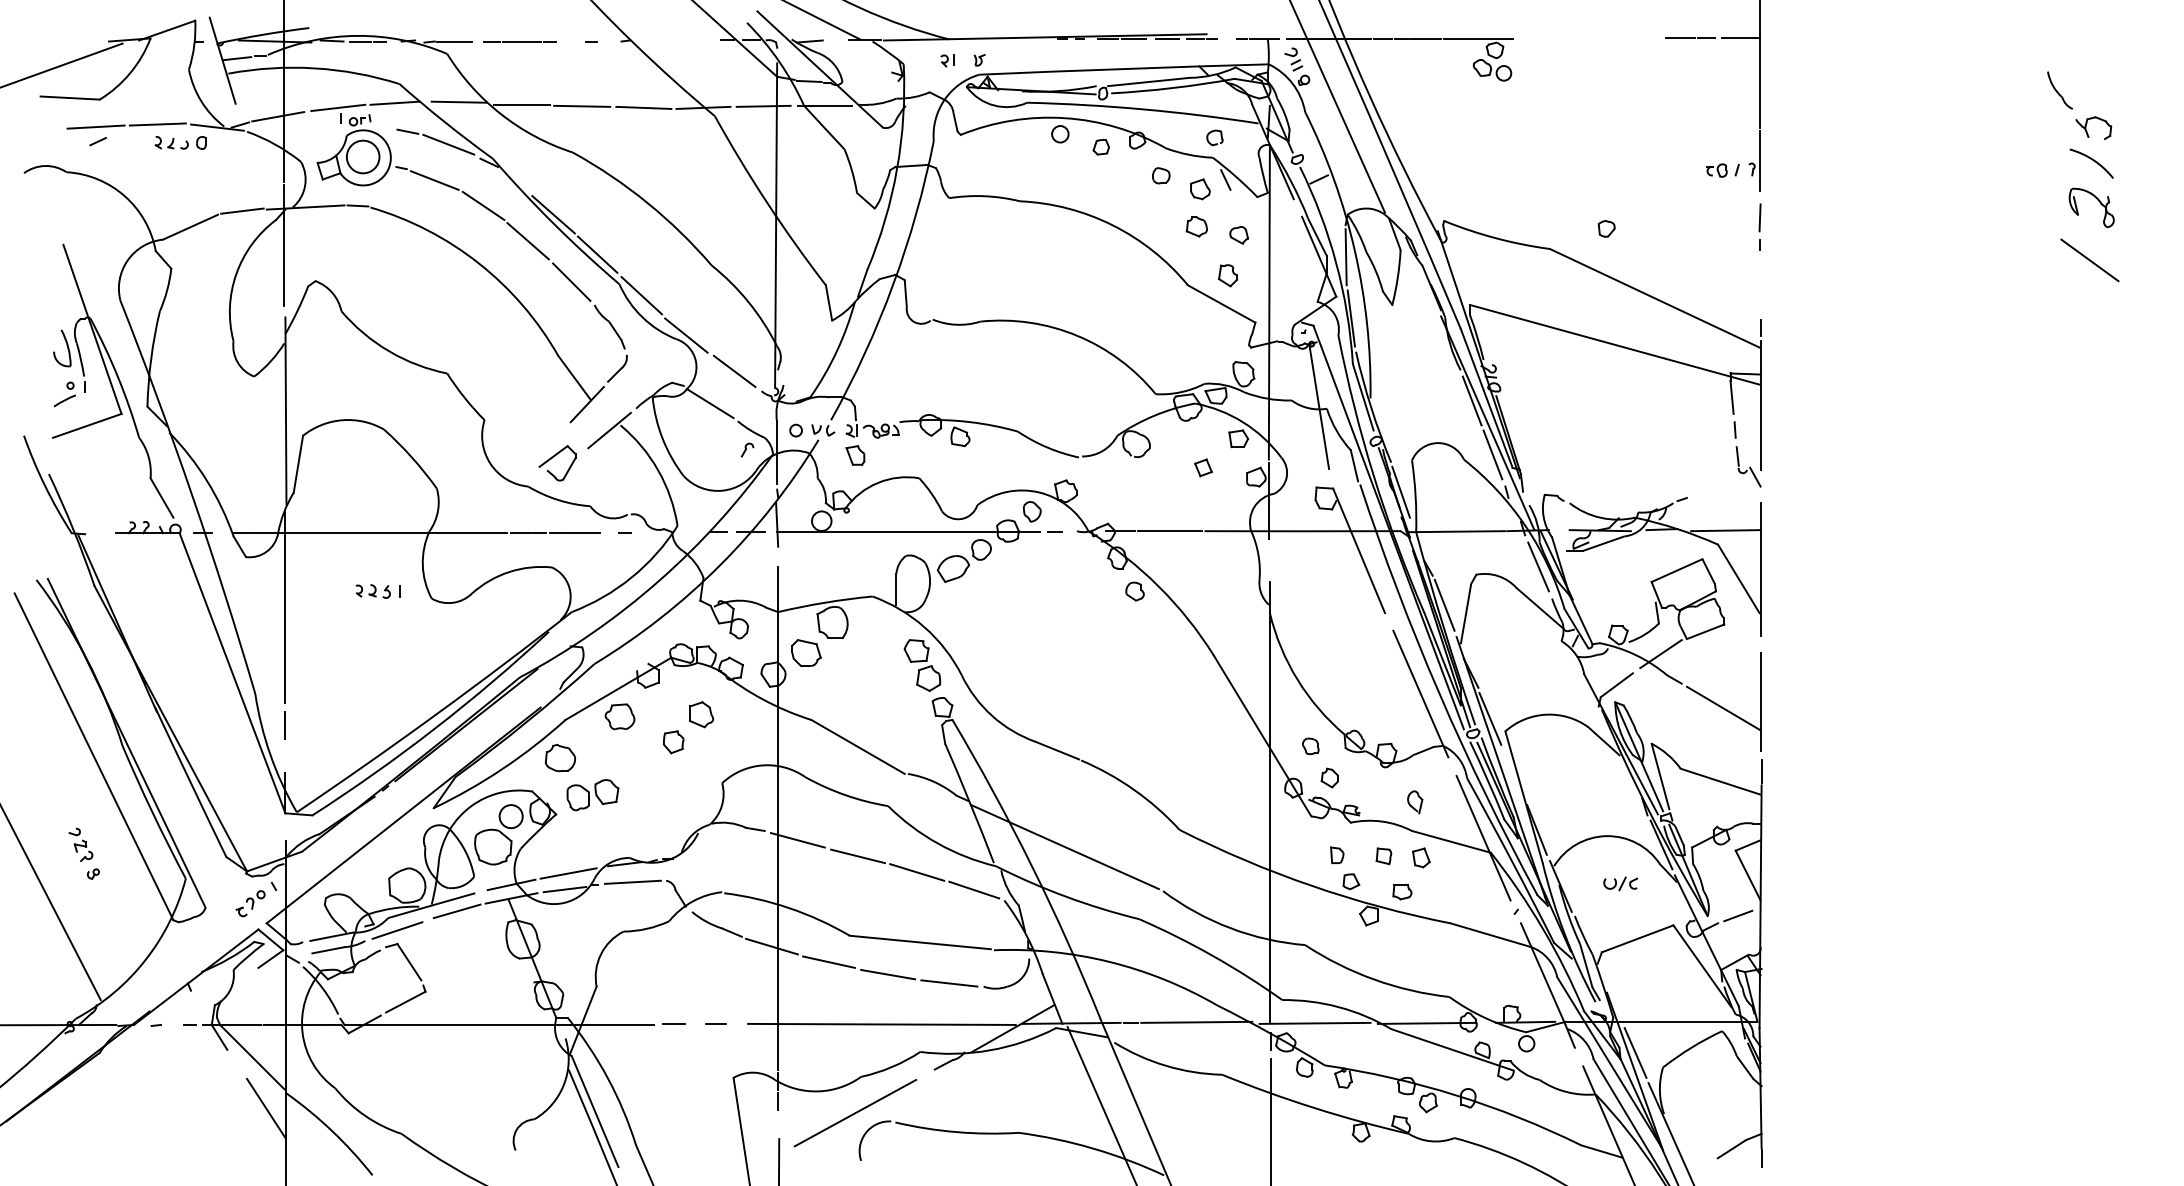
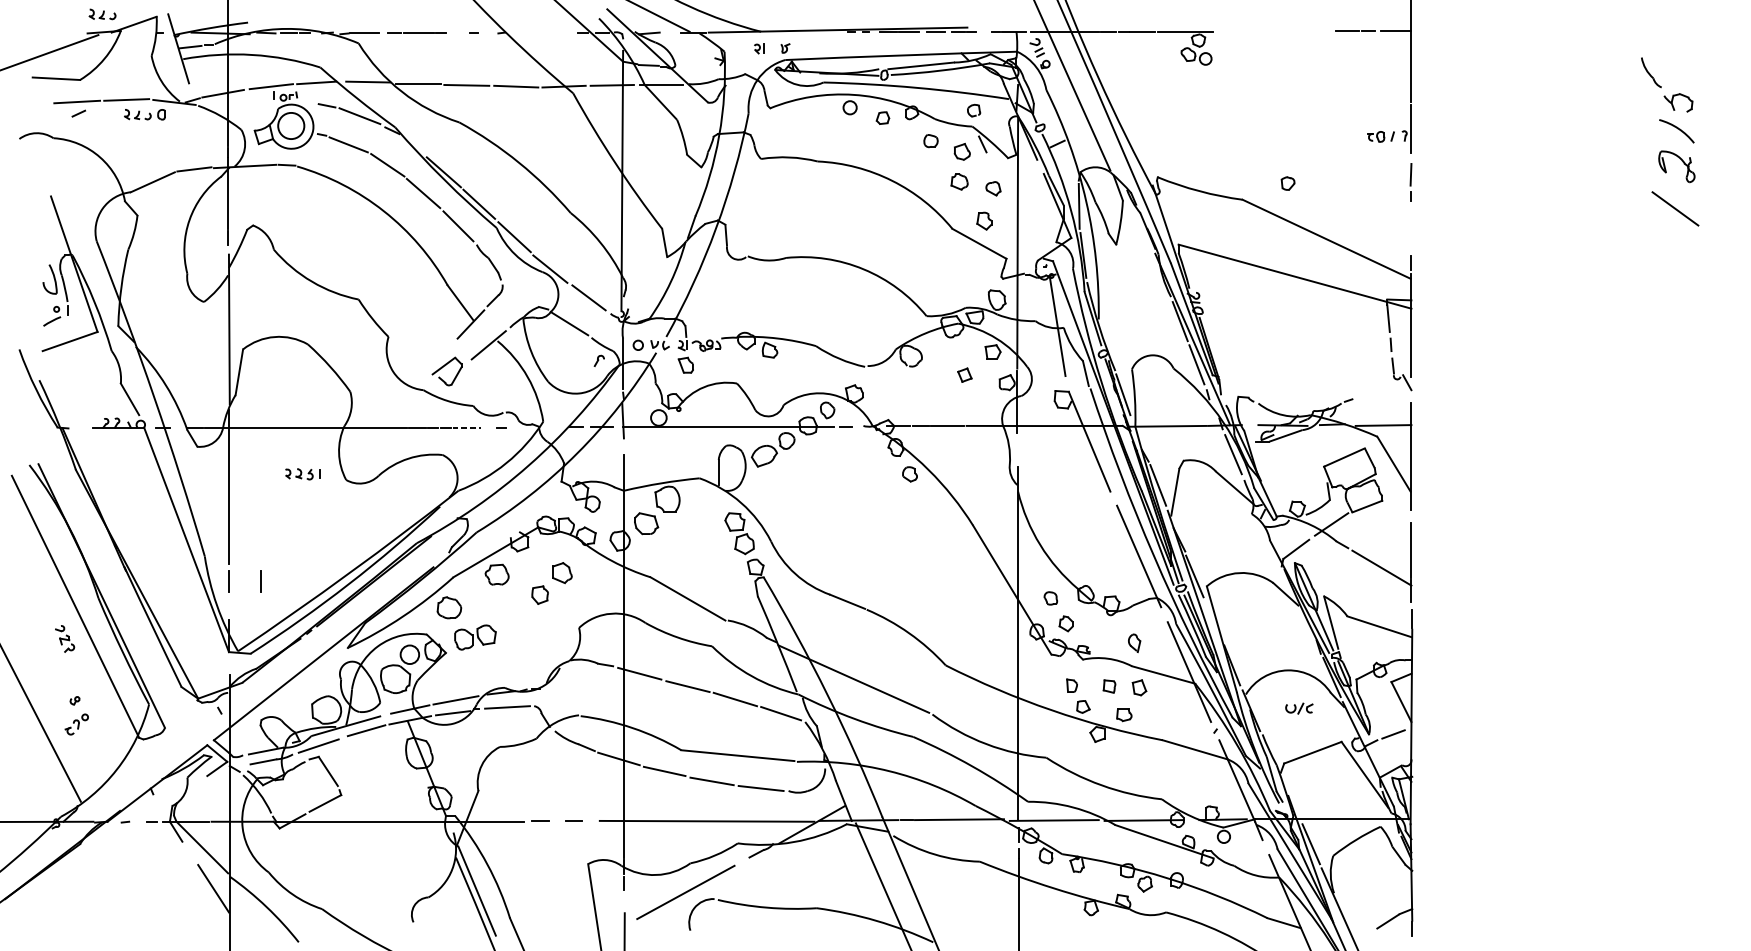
part: (127, 17) -> (102, 14), added
line: (582, 533) -> (467, 427), solid -> dashed
line: (324, 725) -> (260, 581), added
part: (80, 844) -> (64, 638), moved
part: (250, 903) -> (76, 724), moved

